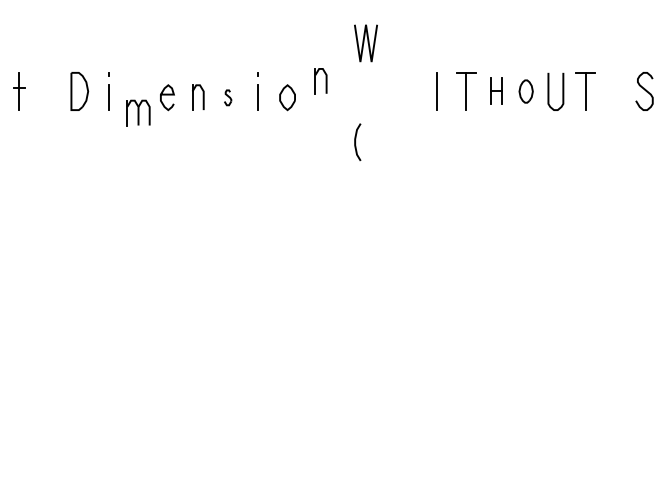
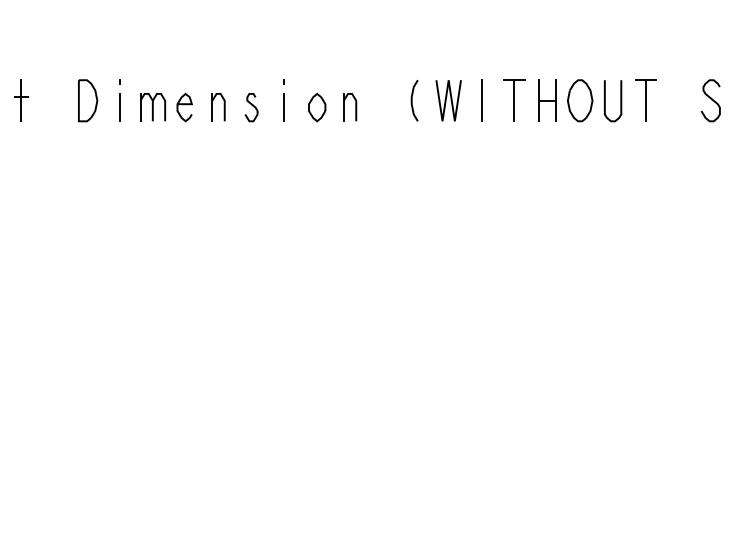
line: (364, 43) -> (446, 100), moved
part: (321, 81) -> (350, 107), moved
part: (496, 91) -> (547, 100), size x1.43
part: (526, 91) -> (580, 100), size x1.67
part: (227, 97) -> (251, 107), size x1.67
part: (139, 113) -> (153, 107), moved
curve: (355, 142) -> (412, 100), moved

